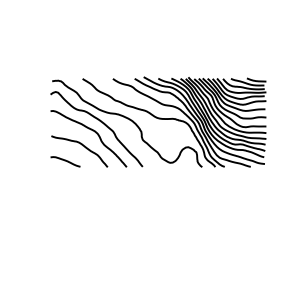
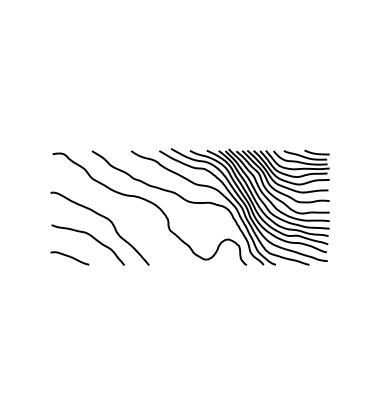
curve: (102, 123) -> (117, 208), removed

